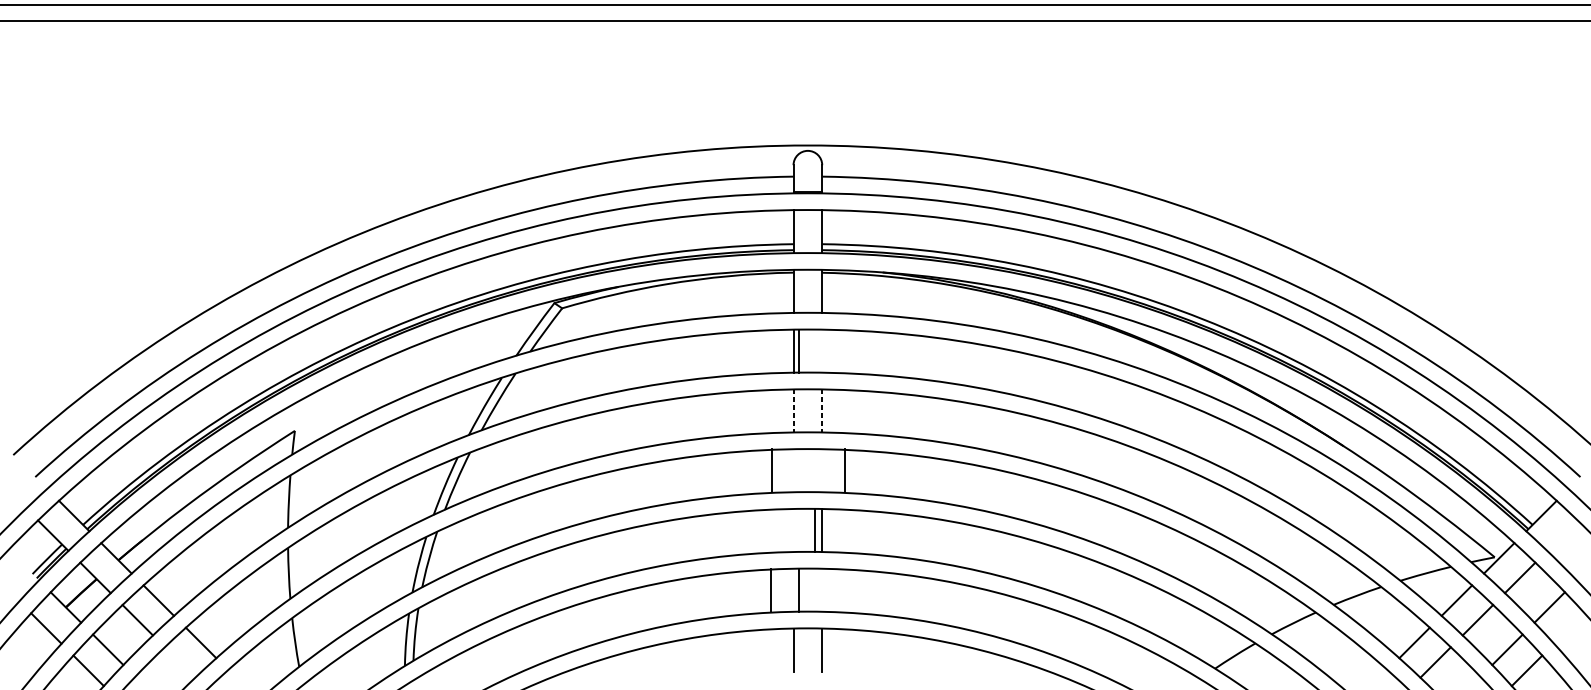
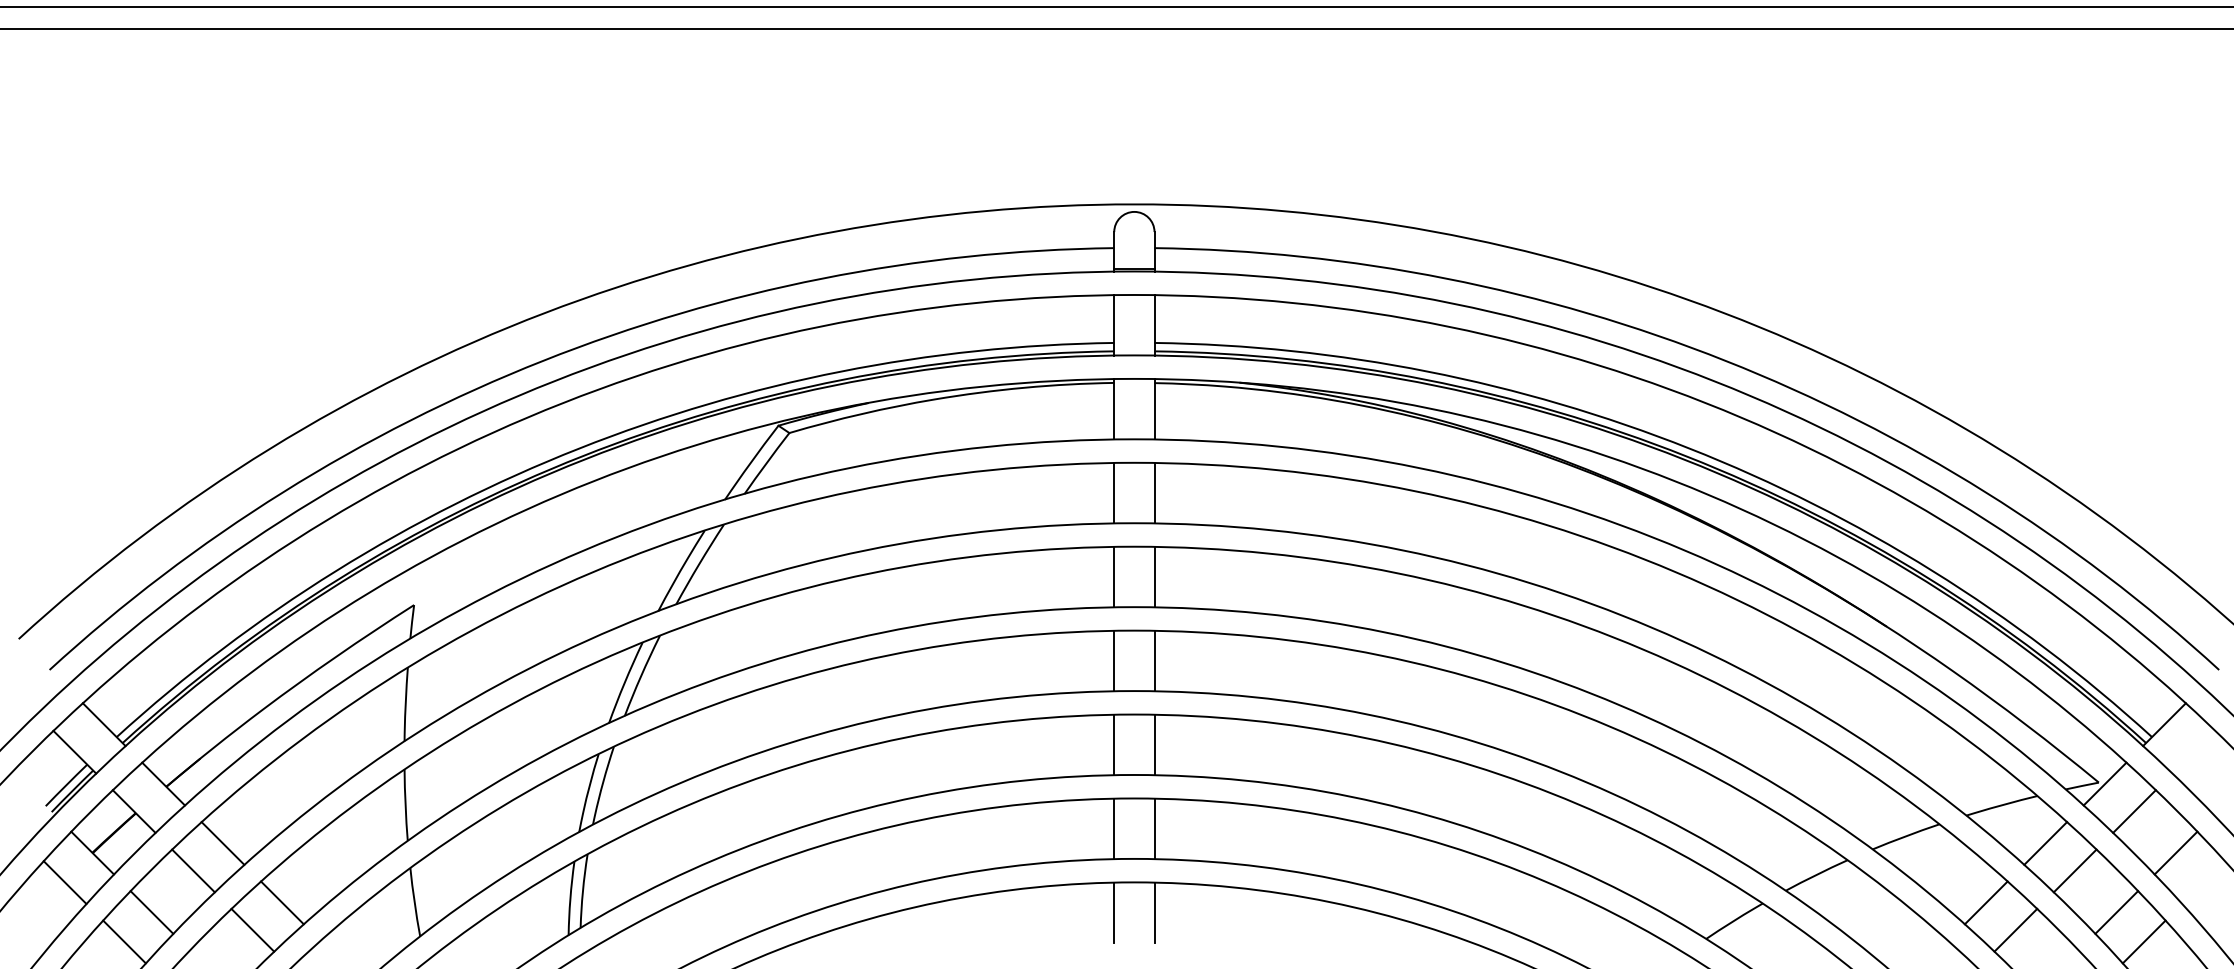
line: (798, 350) -> (1154, 492), moved
line: (793, 411) -> (1114, 577), dashed -> solid
line: (822, 411) -> (1154, 577), dashed -> solid
line: (772, 470) -> (1114, 660), moved
line: (844, 470) -> (1154, 660), moved
line: (815, 530) -> (1114, 744), moved
line: (771, 589) -> (1114, 828), moved
line: (798, 589) -> (1154, 828), moved
line: (179, 661) -> (252, 929), added

